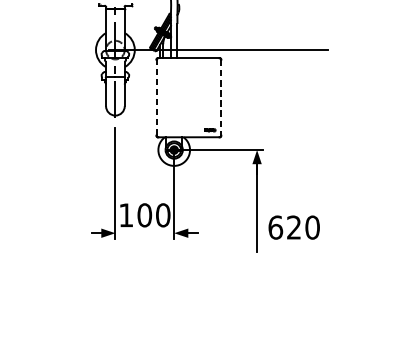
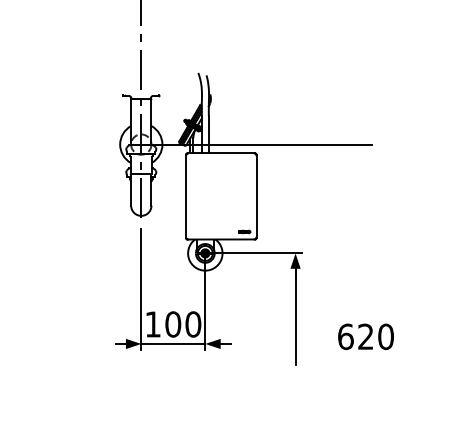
line: (156, 96) -> (186, 195), dashed -> solid
line: (221, 97) -> (256, 196), dashed -> solid
text: (293, 227) -> (365, 336), moved
line: (144, 232) -> (173, 343), added

